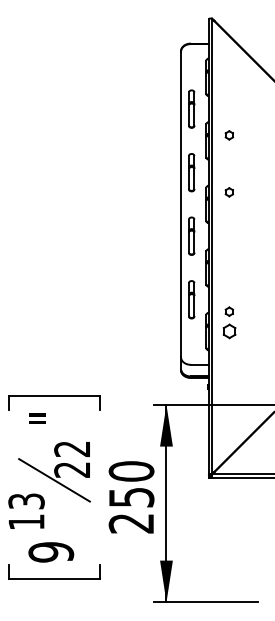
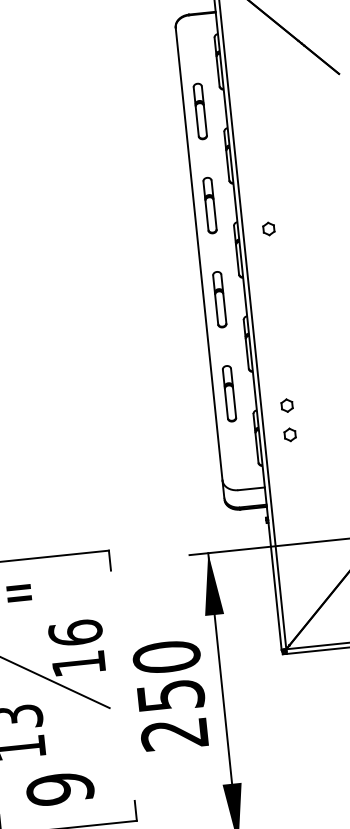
part: (228, 135) -> (258, 144), removed
part: (228, 331) -> (288, 435), size x0.62
text: (72, 458) -> (77, 646), 22 -> 16

